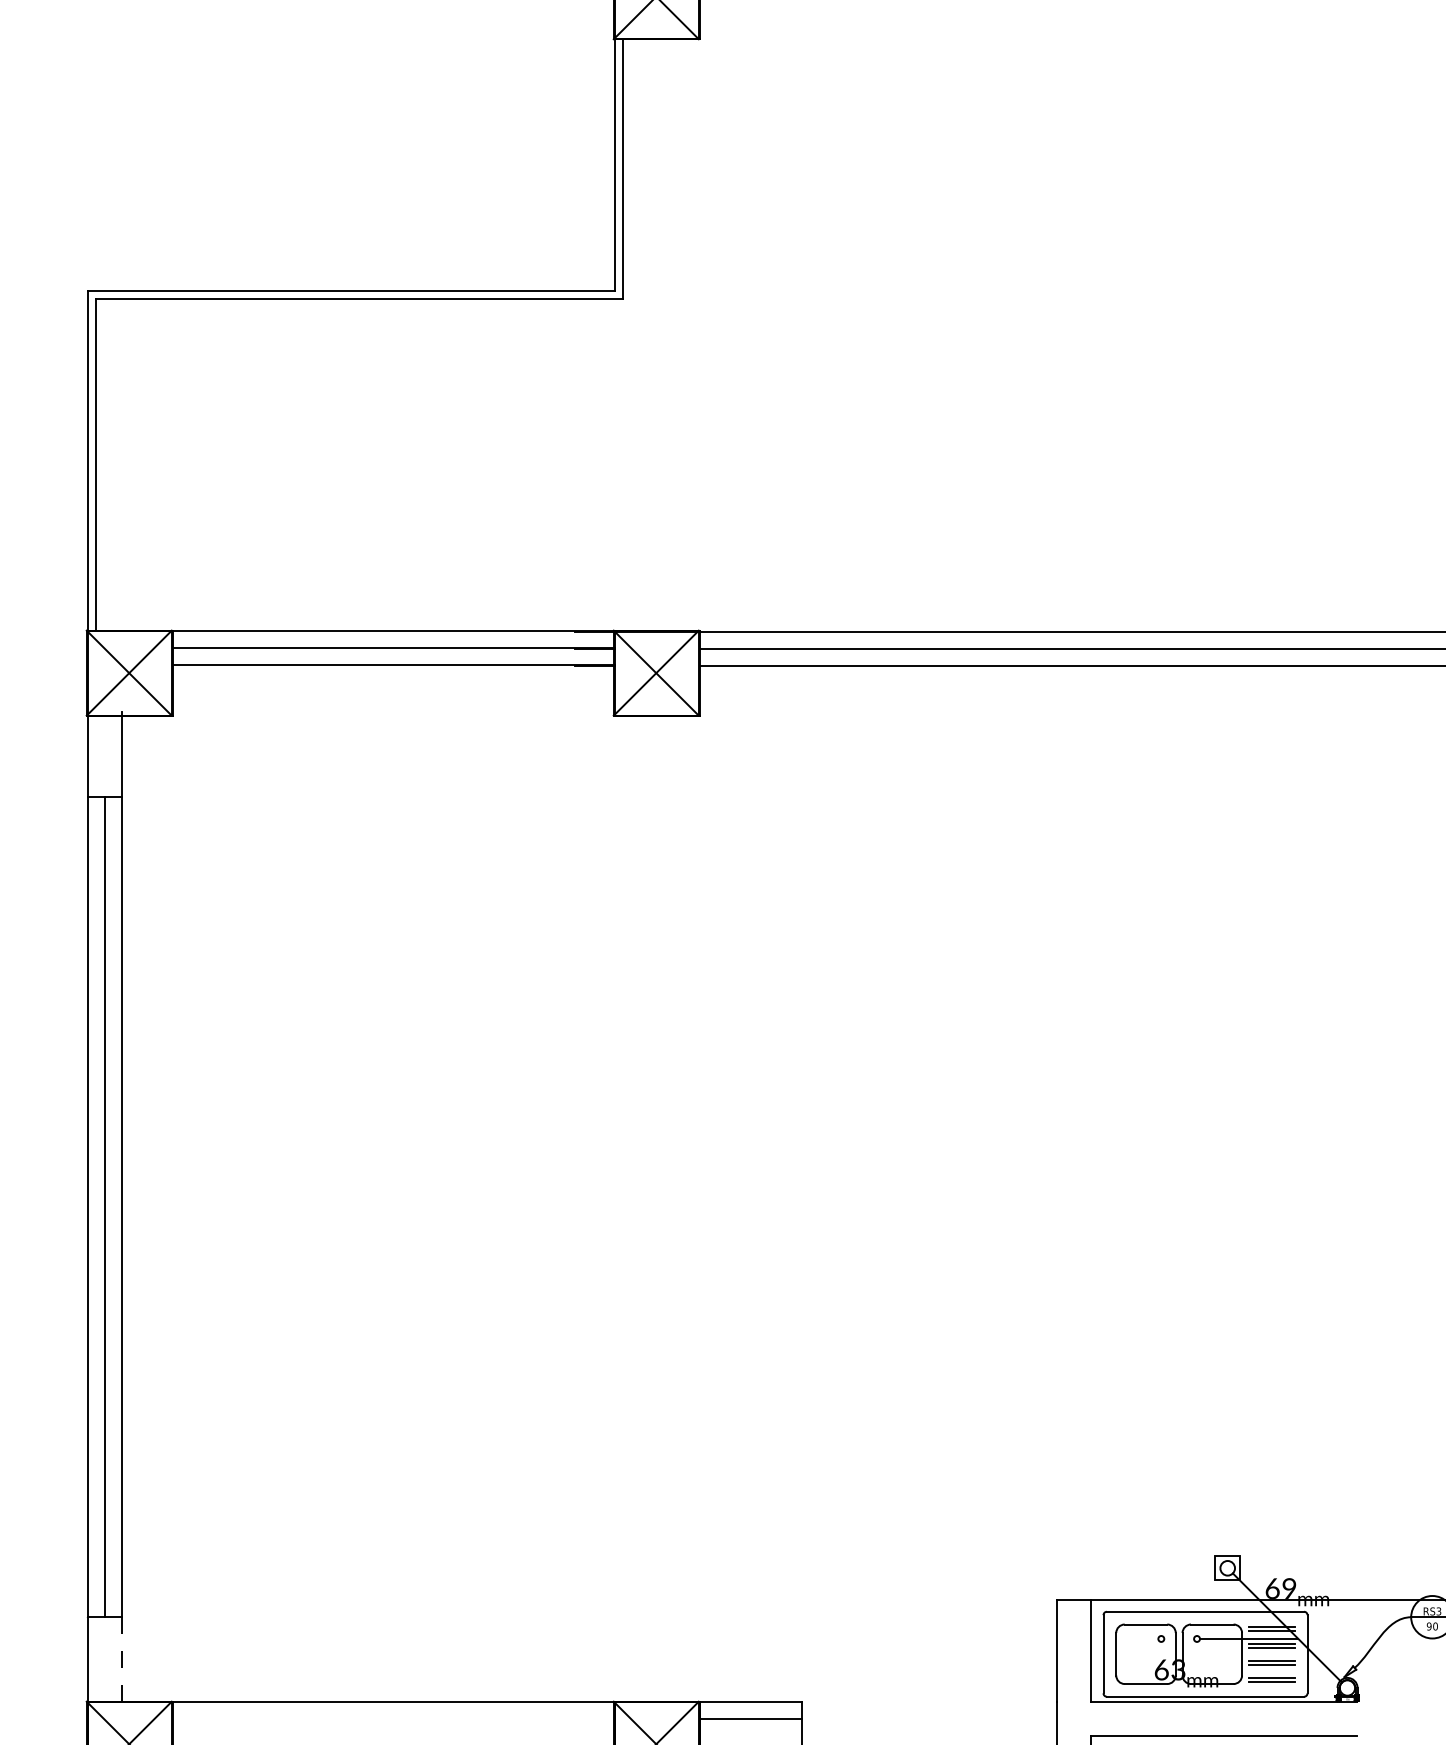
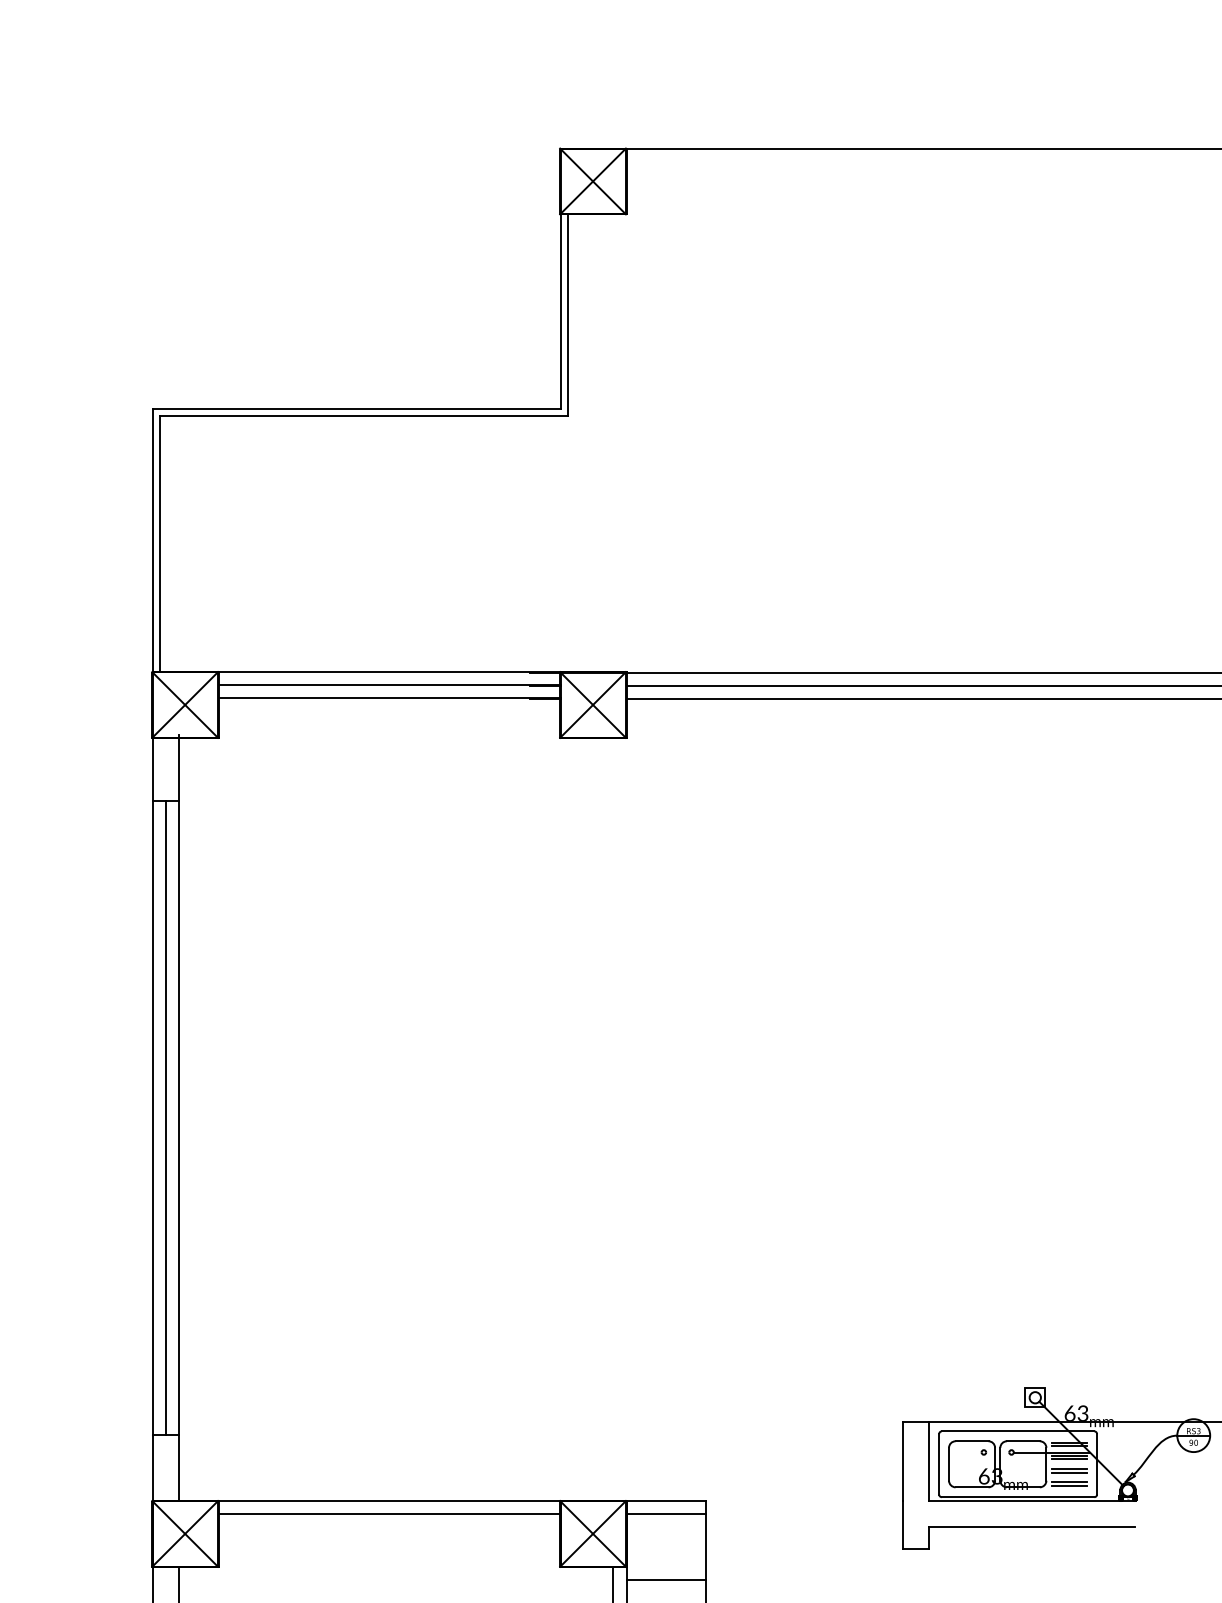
text: (1288, 1587) -> (1082, 1412), 69 -> 63
line: (121, 1659) -> (179, 1468), dashed -> solid
line: (393, 1719) -> (389, 1514), added

